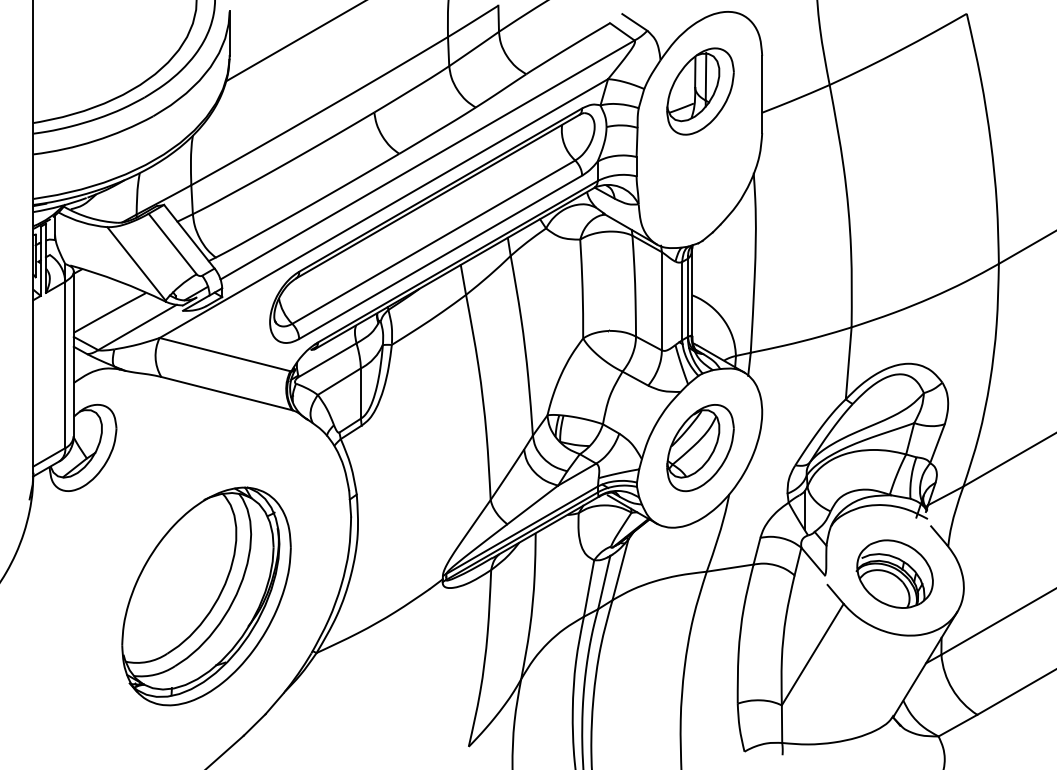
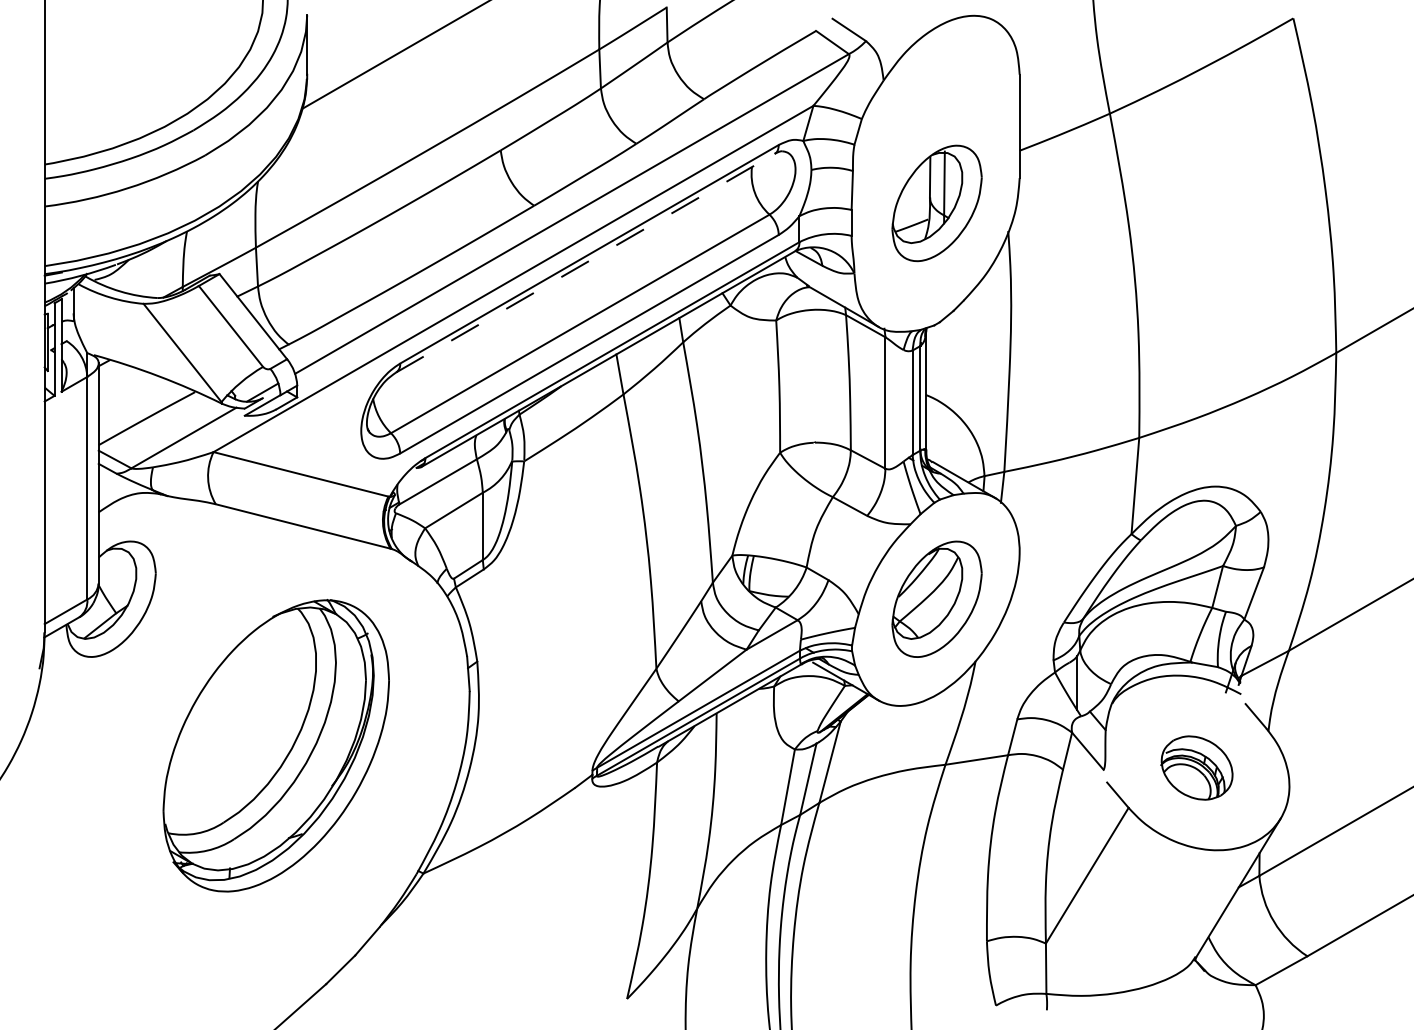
part: (700, 91) -> (936, 203), moved
line: (437, 197) -> (585, 263), solid -> dashed
part: (894, 573) -> (1196, 767), size x0.7
part: (205, 596) -> (275, 745), moved

